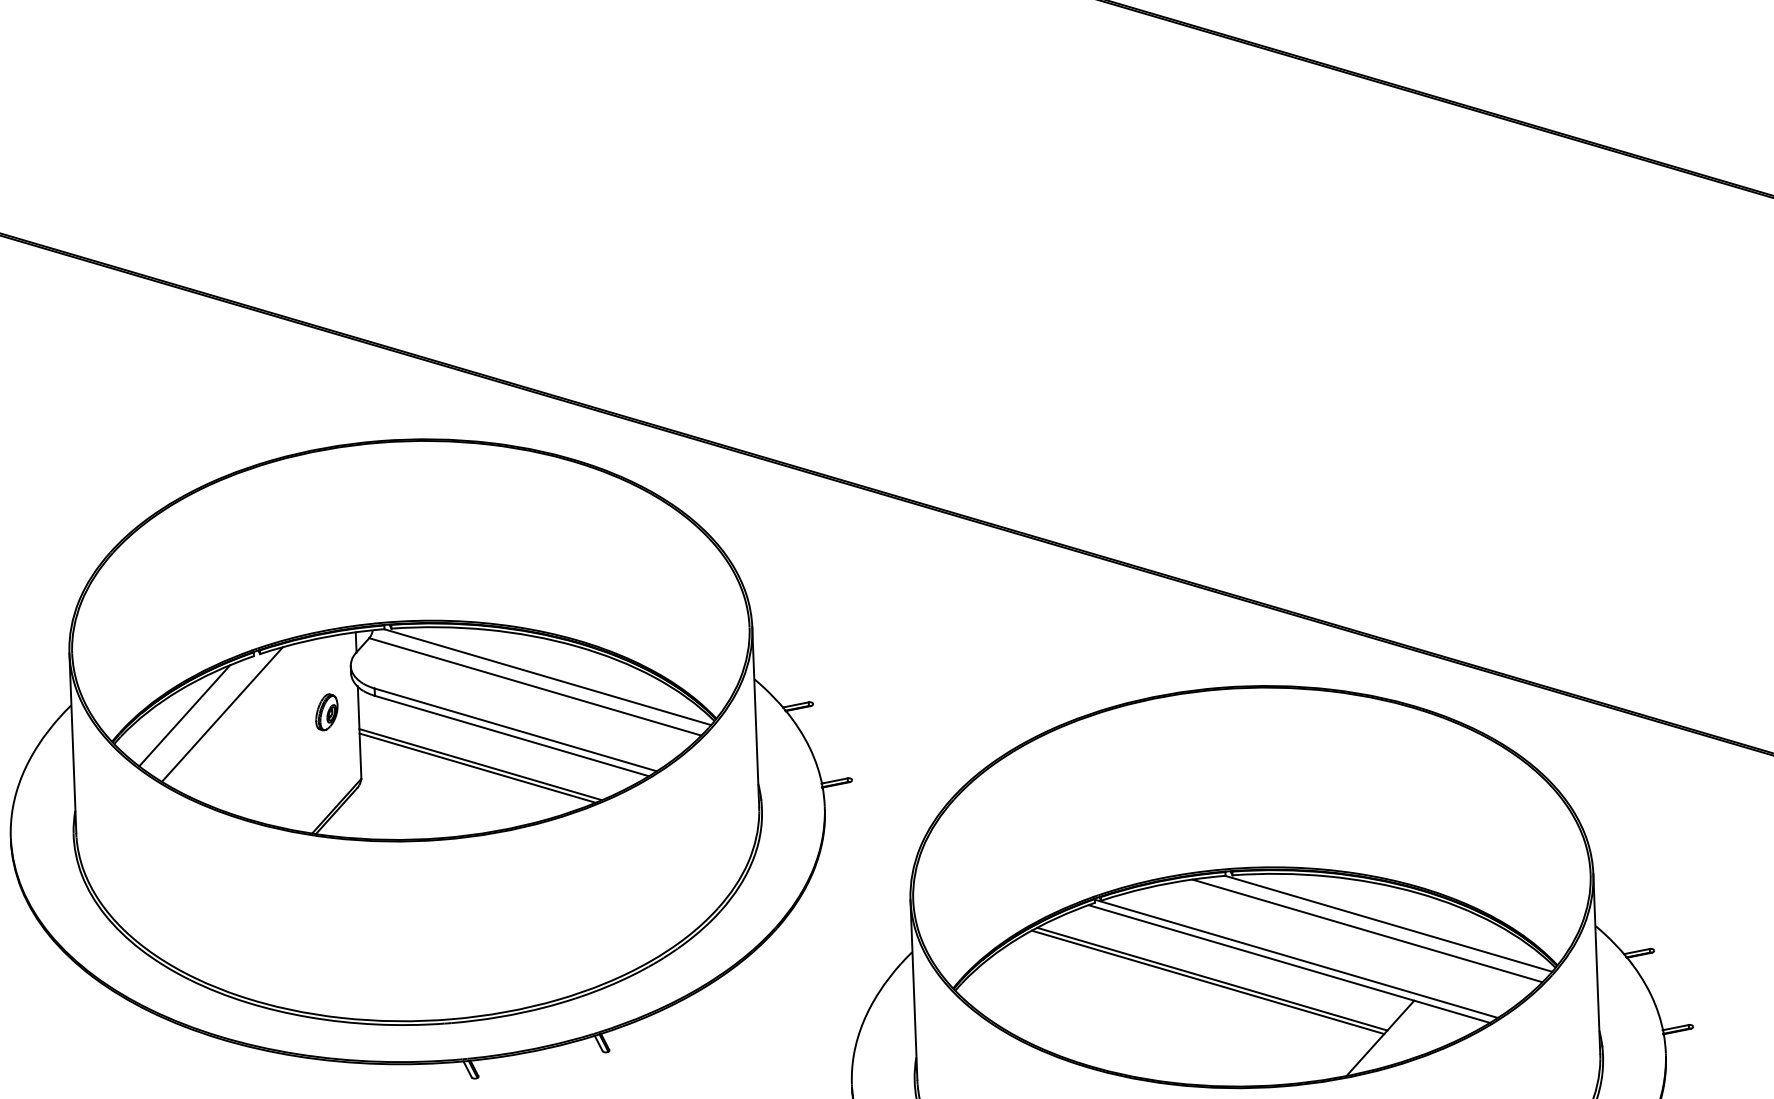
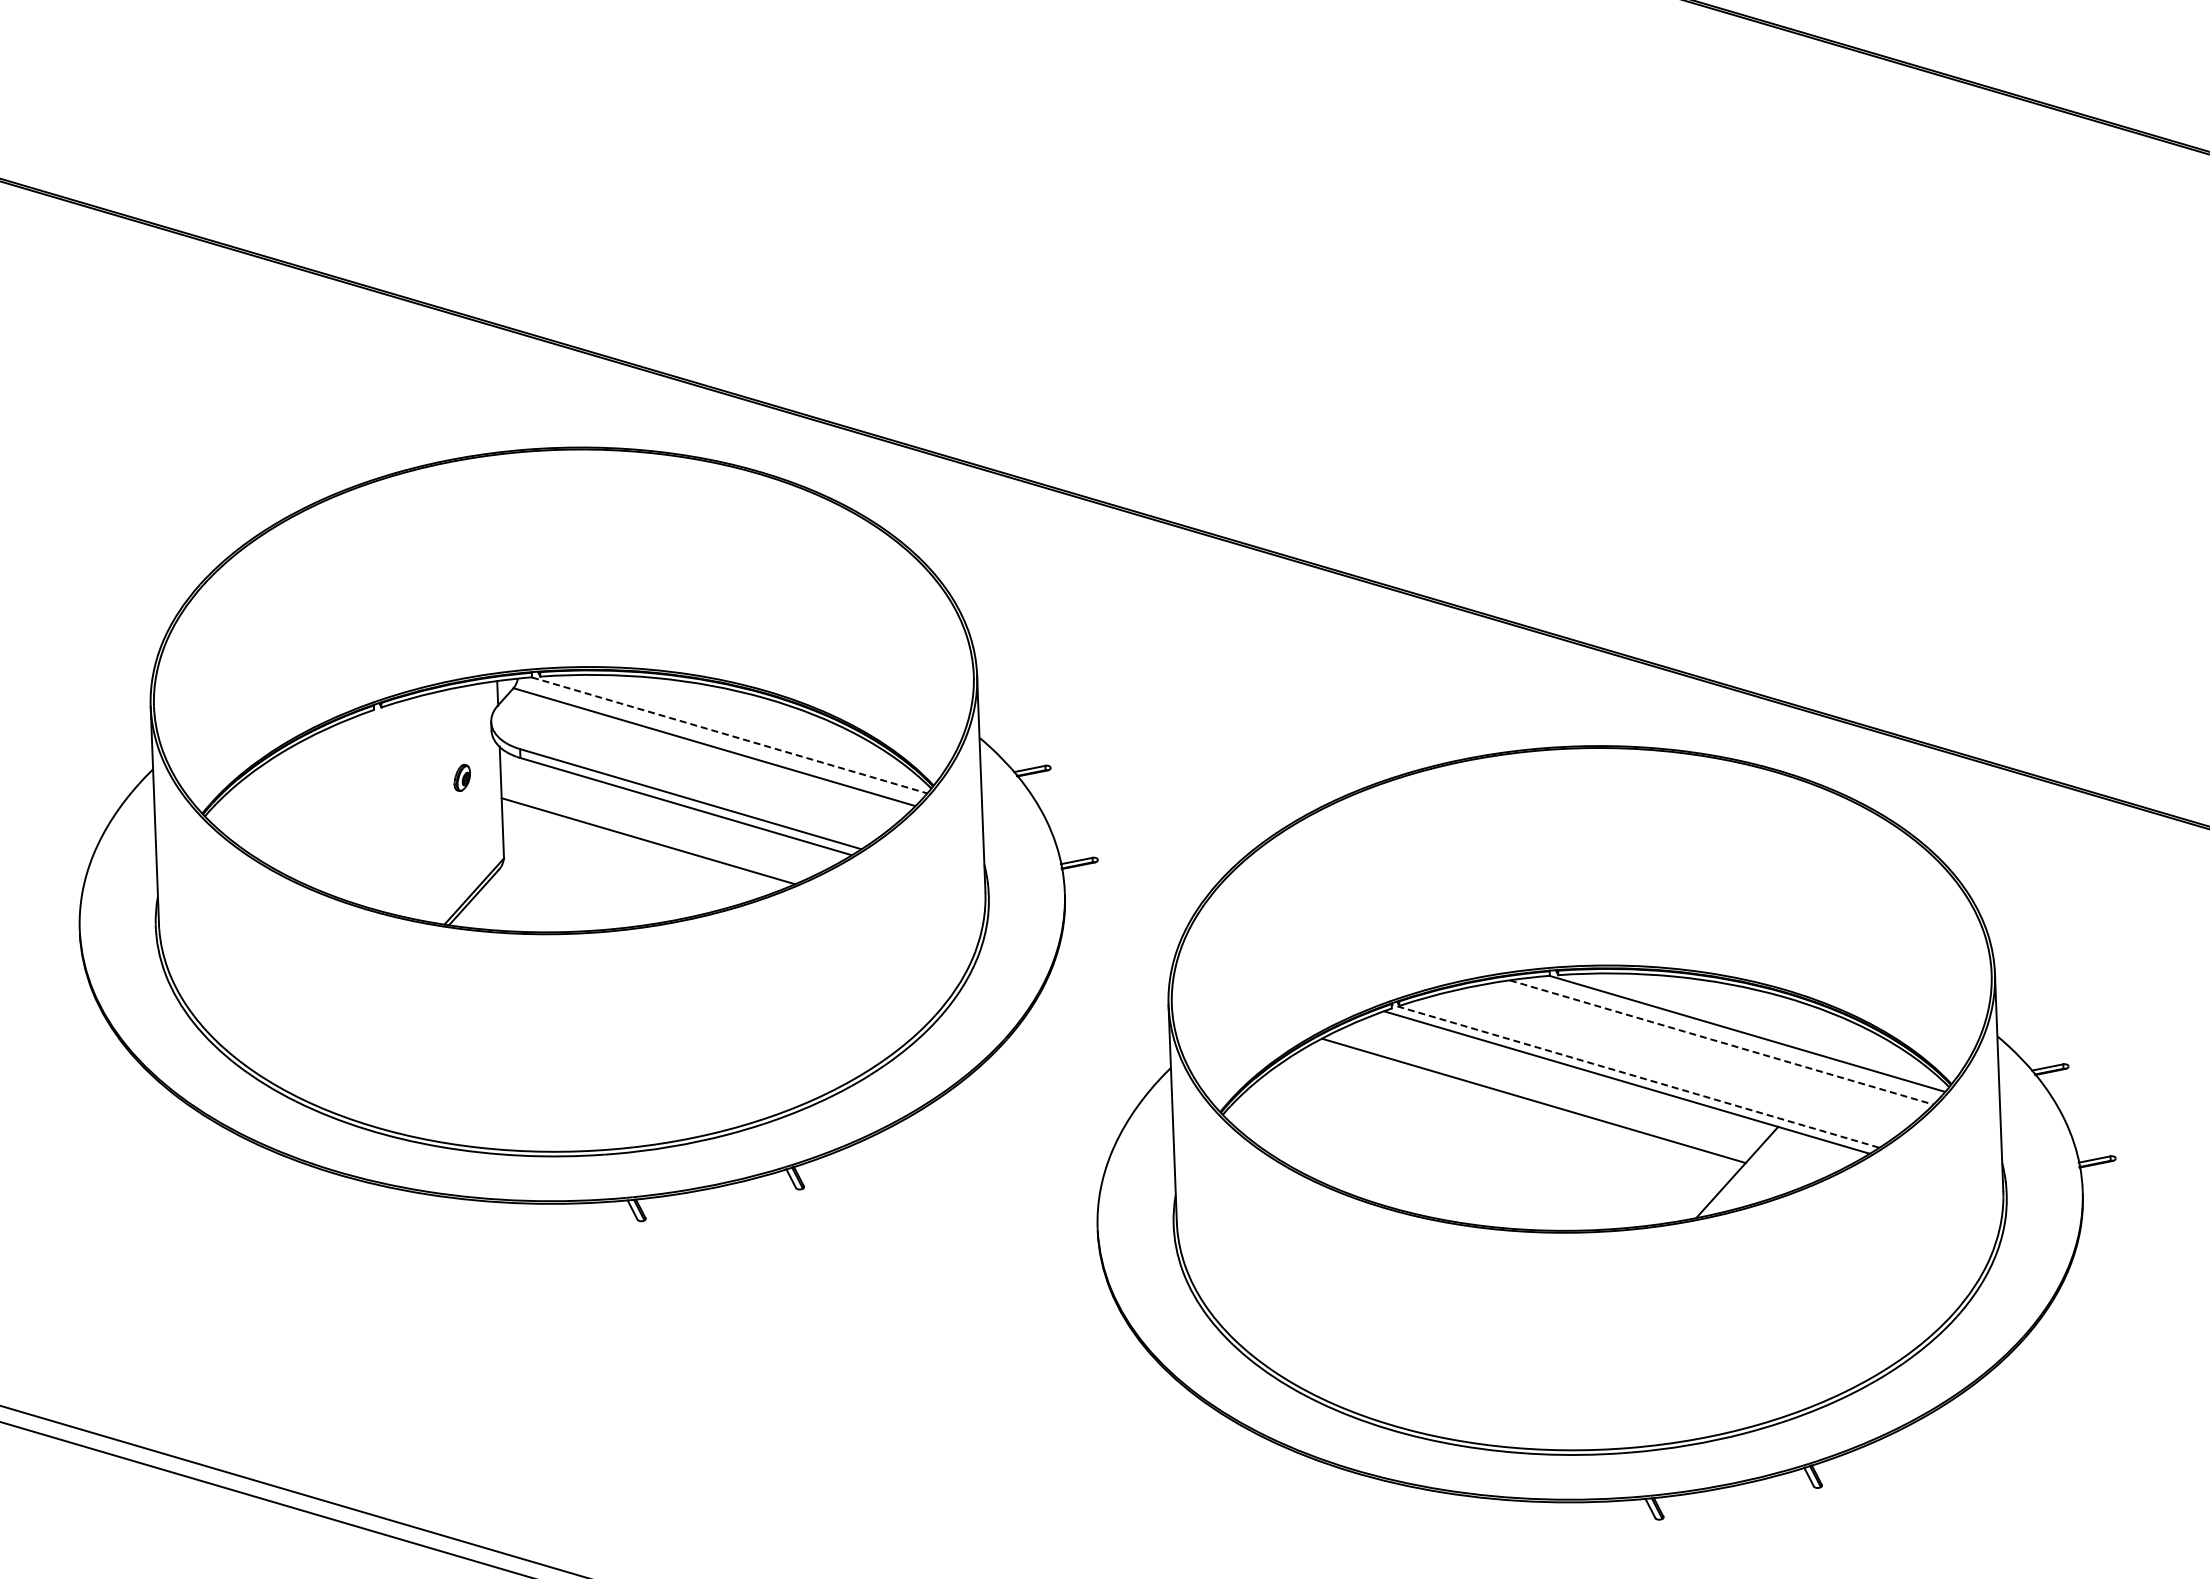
line: (547, 677) -> (729, 735), solid -> dashed
part: (327, 711) -> (462, 777), size x0.6
line: (222, 714) -> (335, 780), removed
line: (184, 716) -> (290, 782), removed
line: (477, 768) -> (644, 845), removed
line: (1367, 930) -> (1721, 1042), solid -> dashed
line: (1296, 959) -> (1635, 1076), solid -> dashed
line: (1207, 982) -> (1528, 1104), removed

